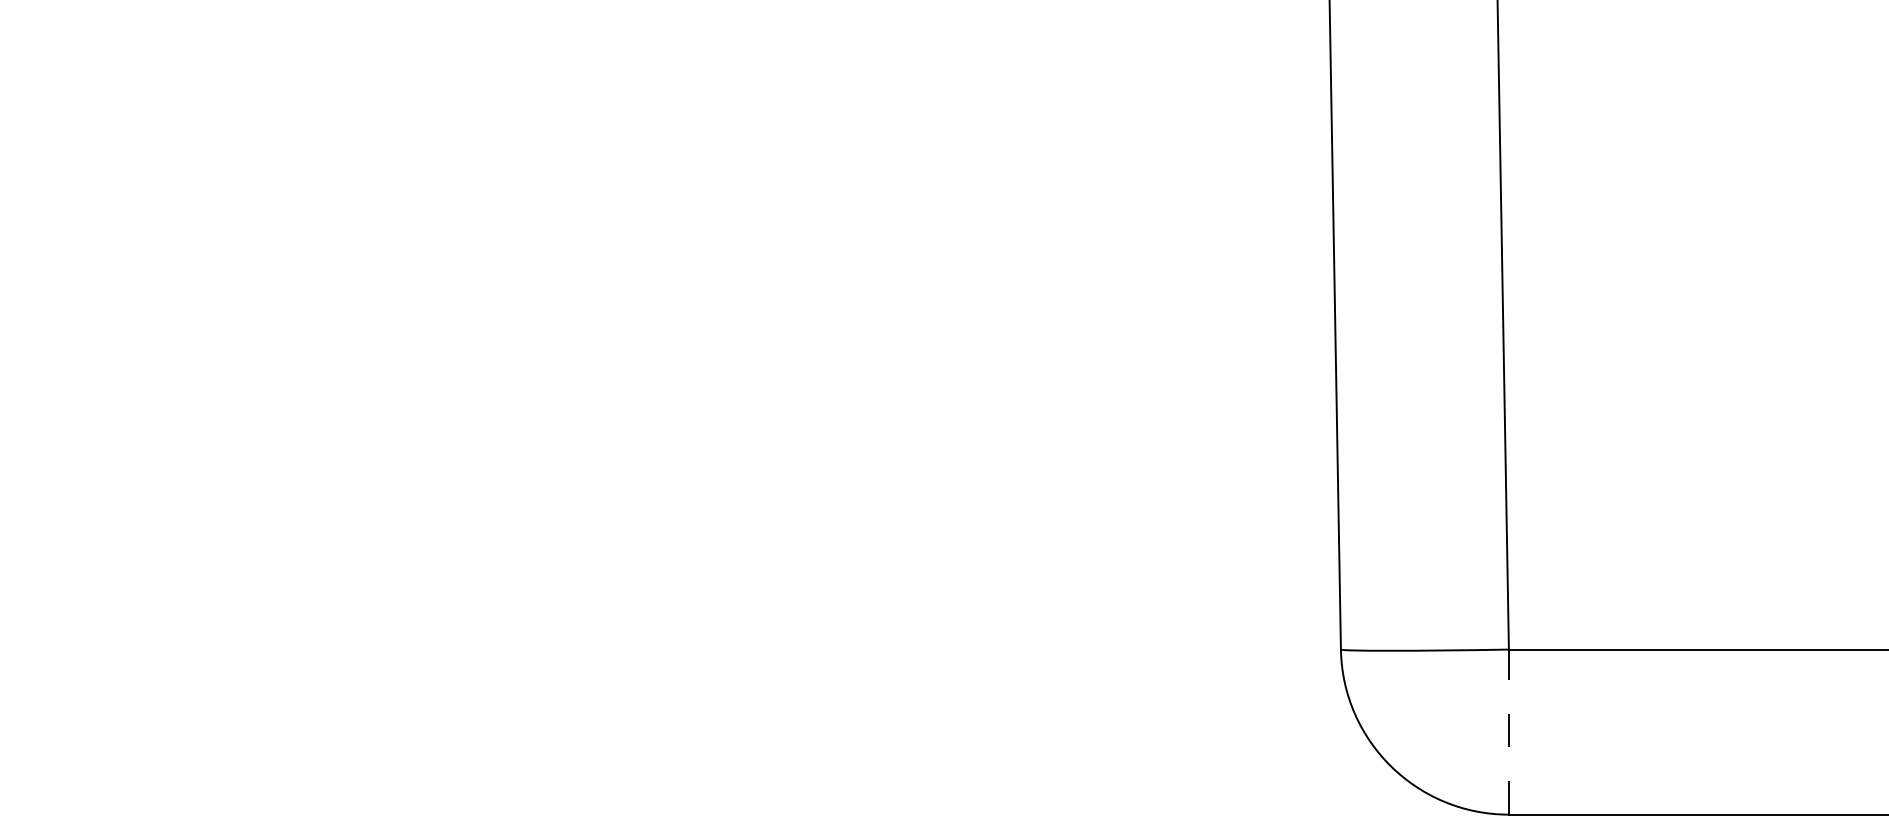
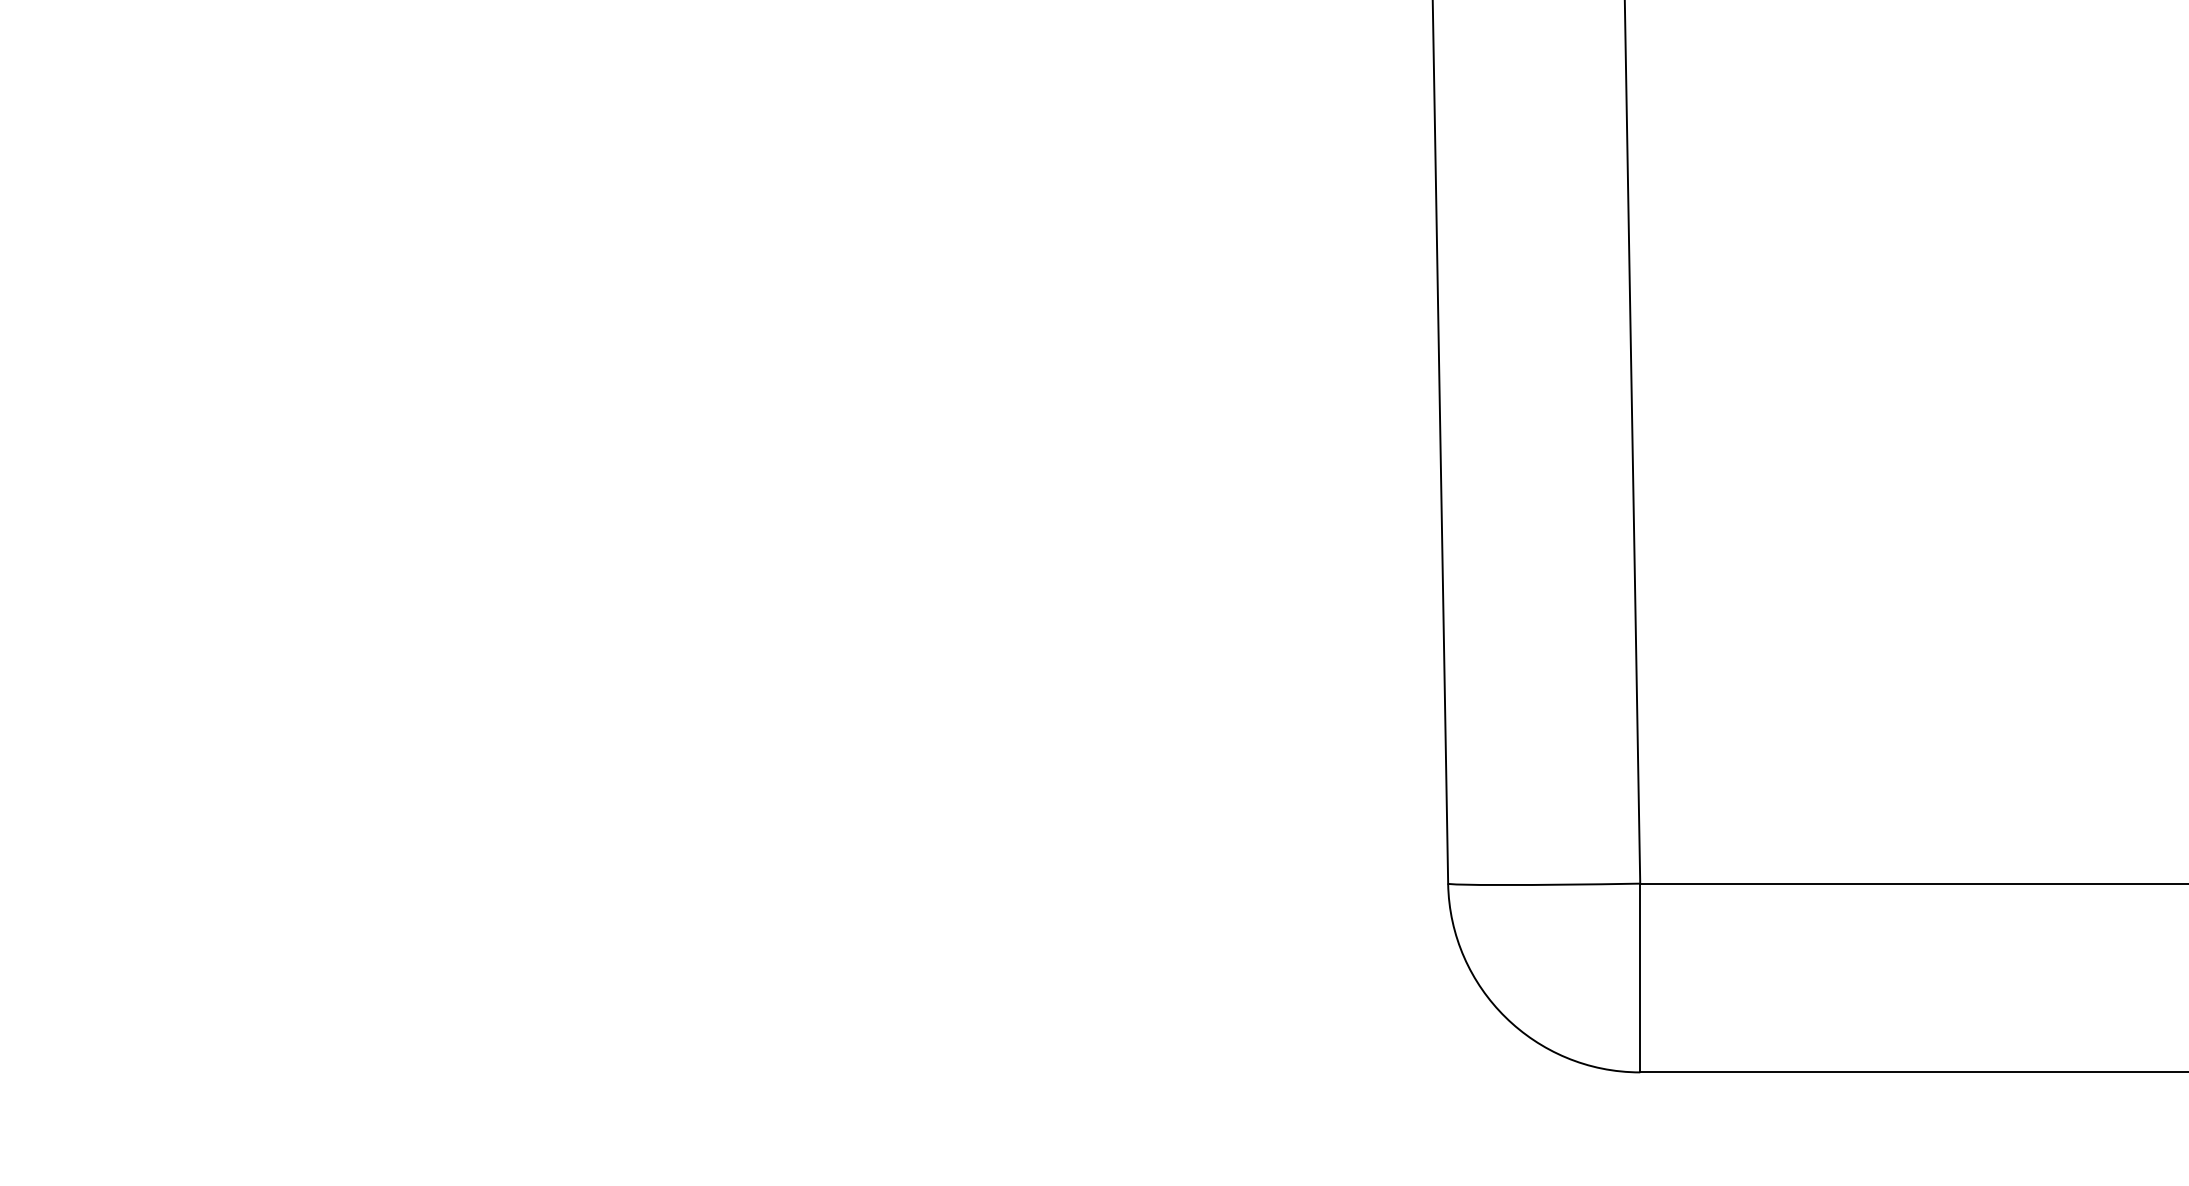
line: (1509, 731) -> (1640, 977), dashed -> solid

